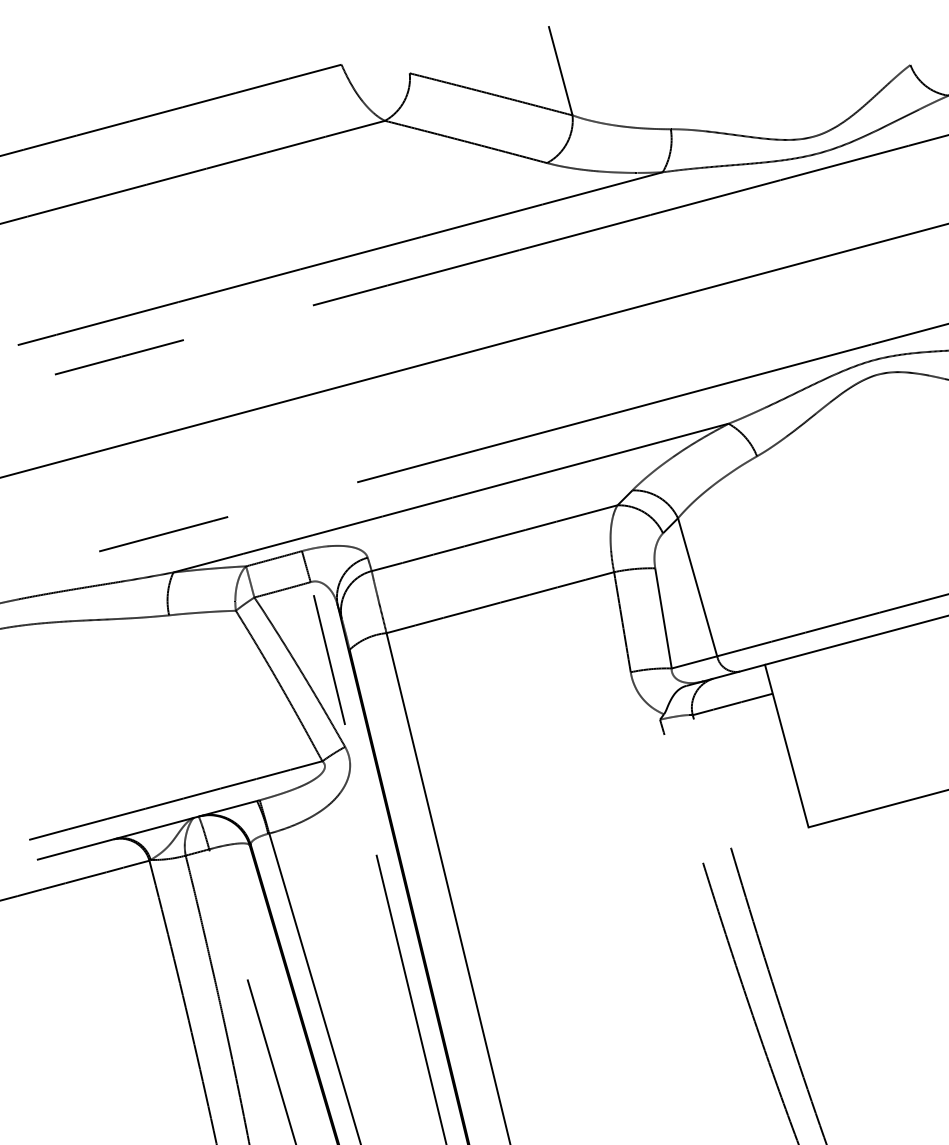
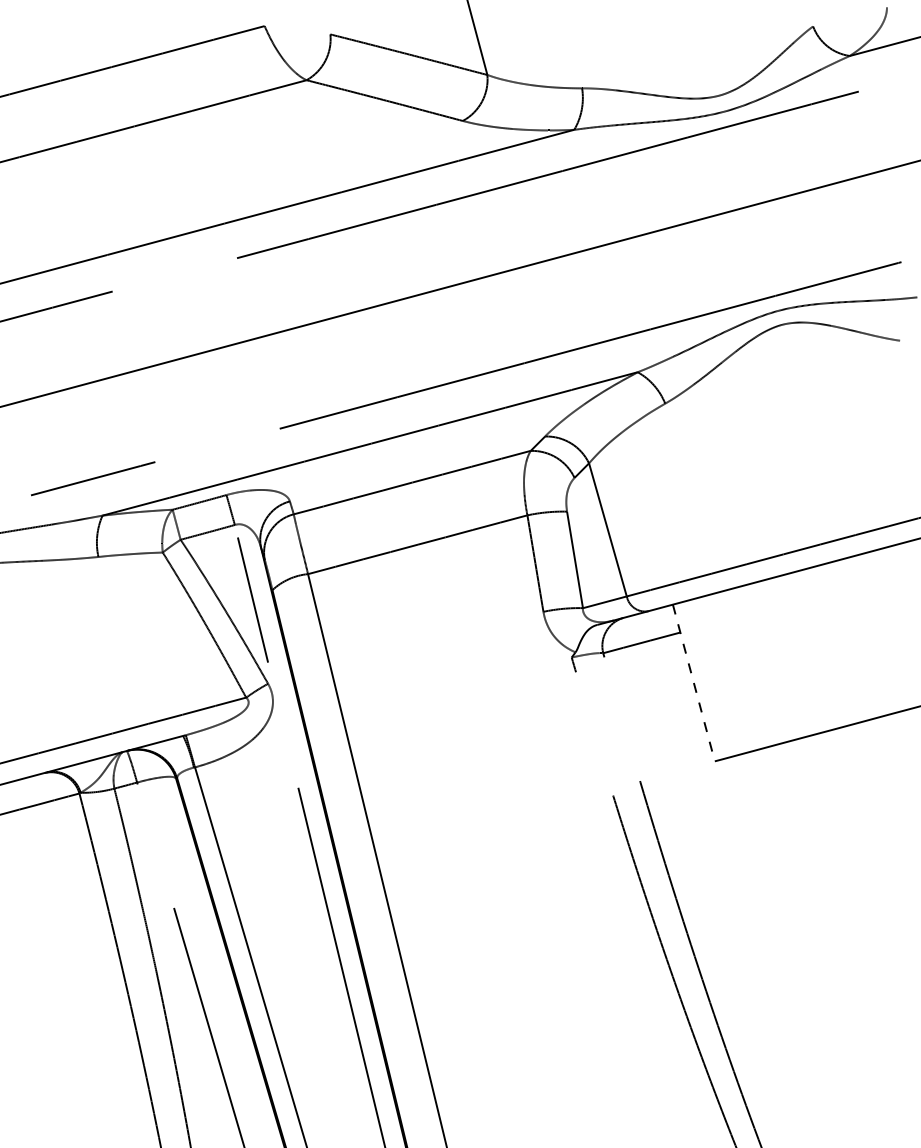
line: (787, 746) -> (694, 683), solid -> dashed

